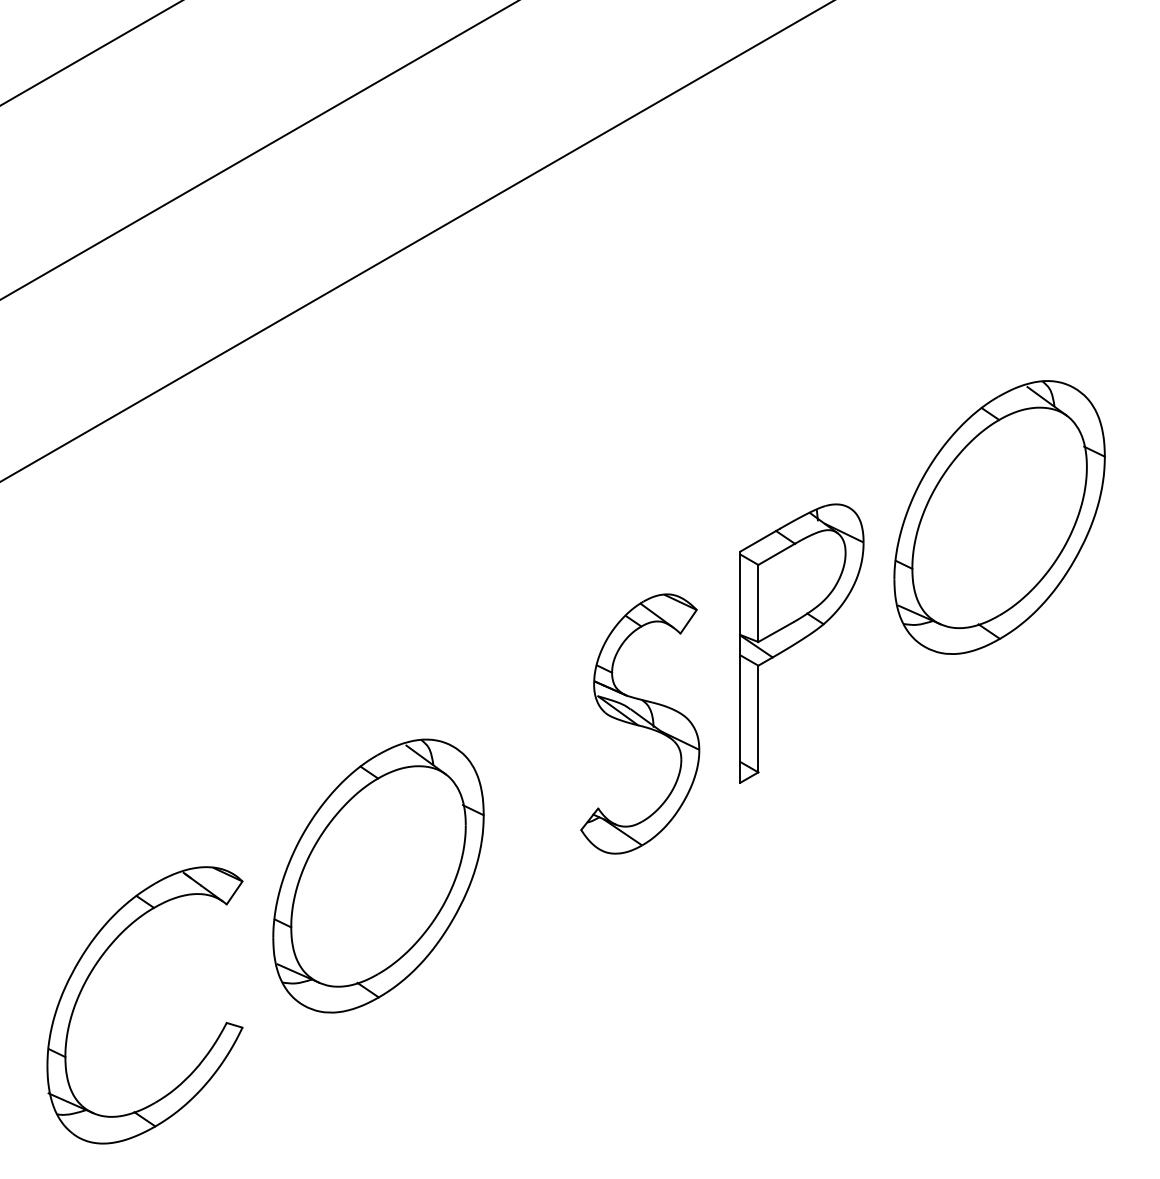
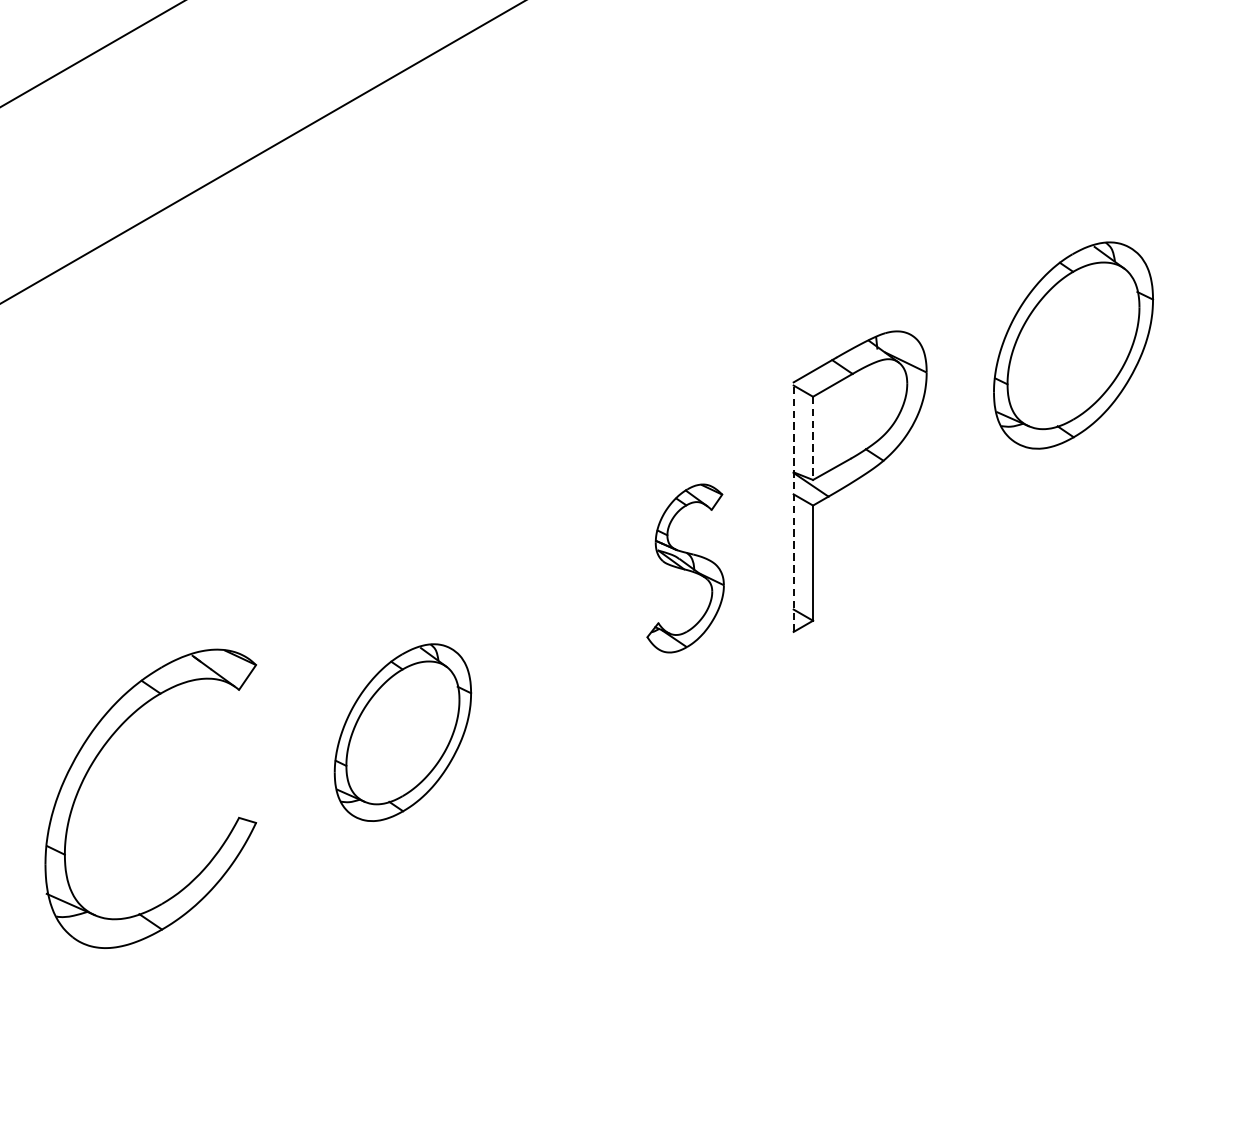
part: (999, 517) -> (1073, 345), size x0.7
line: (758, 603) -> (813, 438), solid -> dashed
line: (740, 667) -> (793, 507), solid -> dashed
part: (640, 723) -> (685, 567), size x0.6
part: (378, 875) -> (402, 732), size x0.6
part: (90, 975) -> (91, 766), moved

